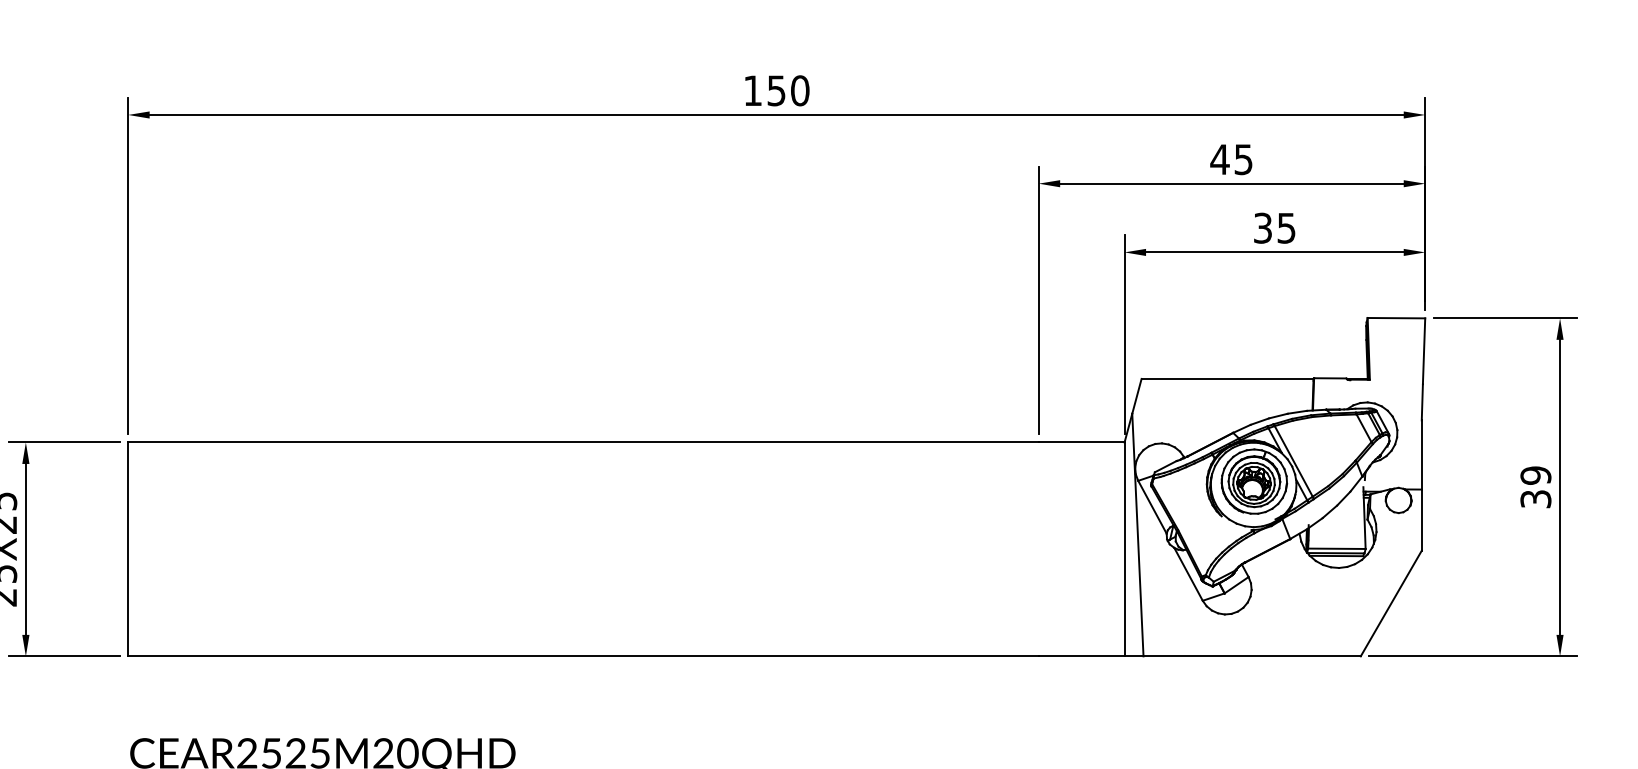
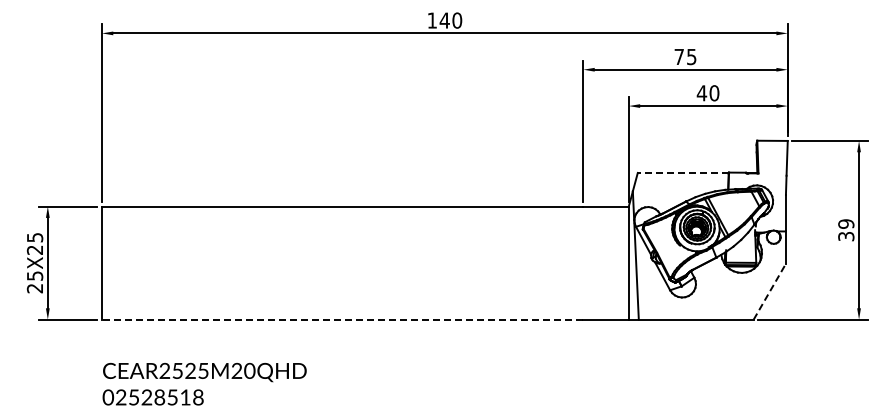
text: (776, 90) -> (444, 20), 150 -> 140
text: (1220, 158) -> (679, 56), 45 -> 75
text: (1273, 228) -> (707, 93), 35 -> 40
line: (1226, 378) -> (682, 172), solid -> dashed
line: (1392, 603) -> (770, 291), solid -> dashed
line: (583, 656) -> (342, 319), solid -> dashed

